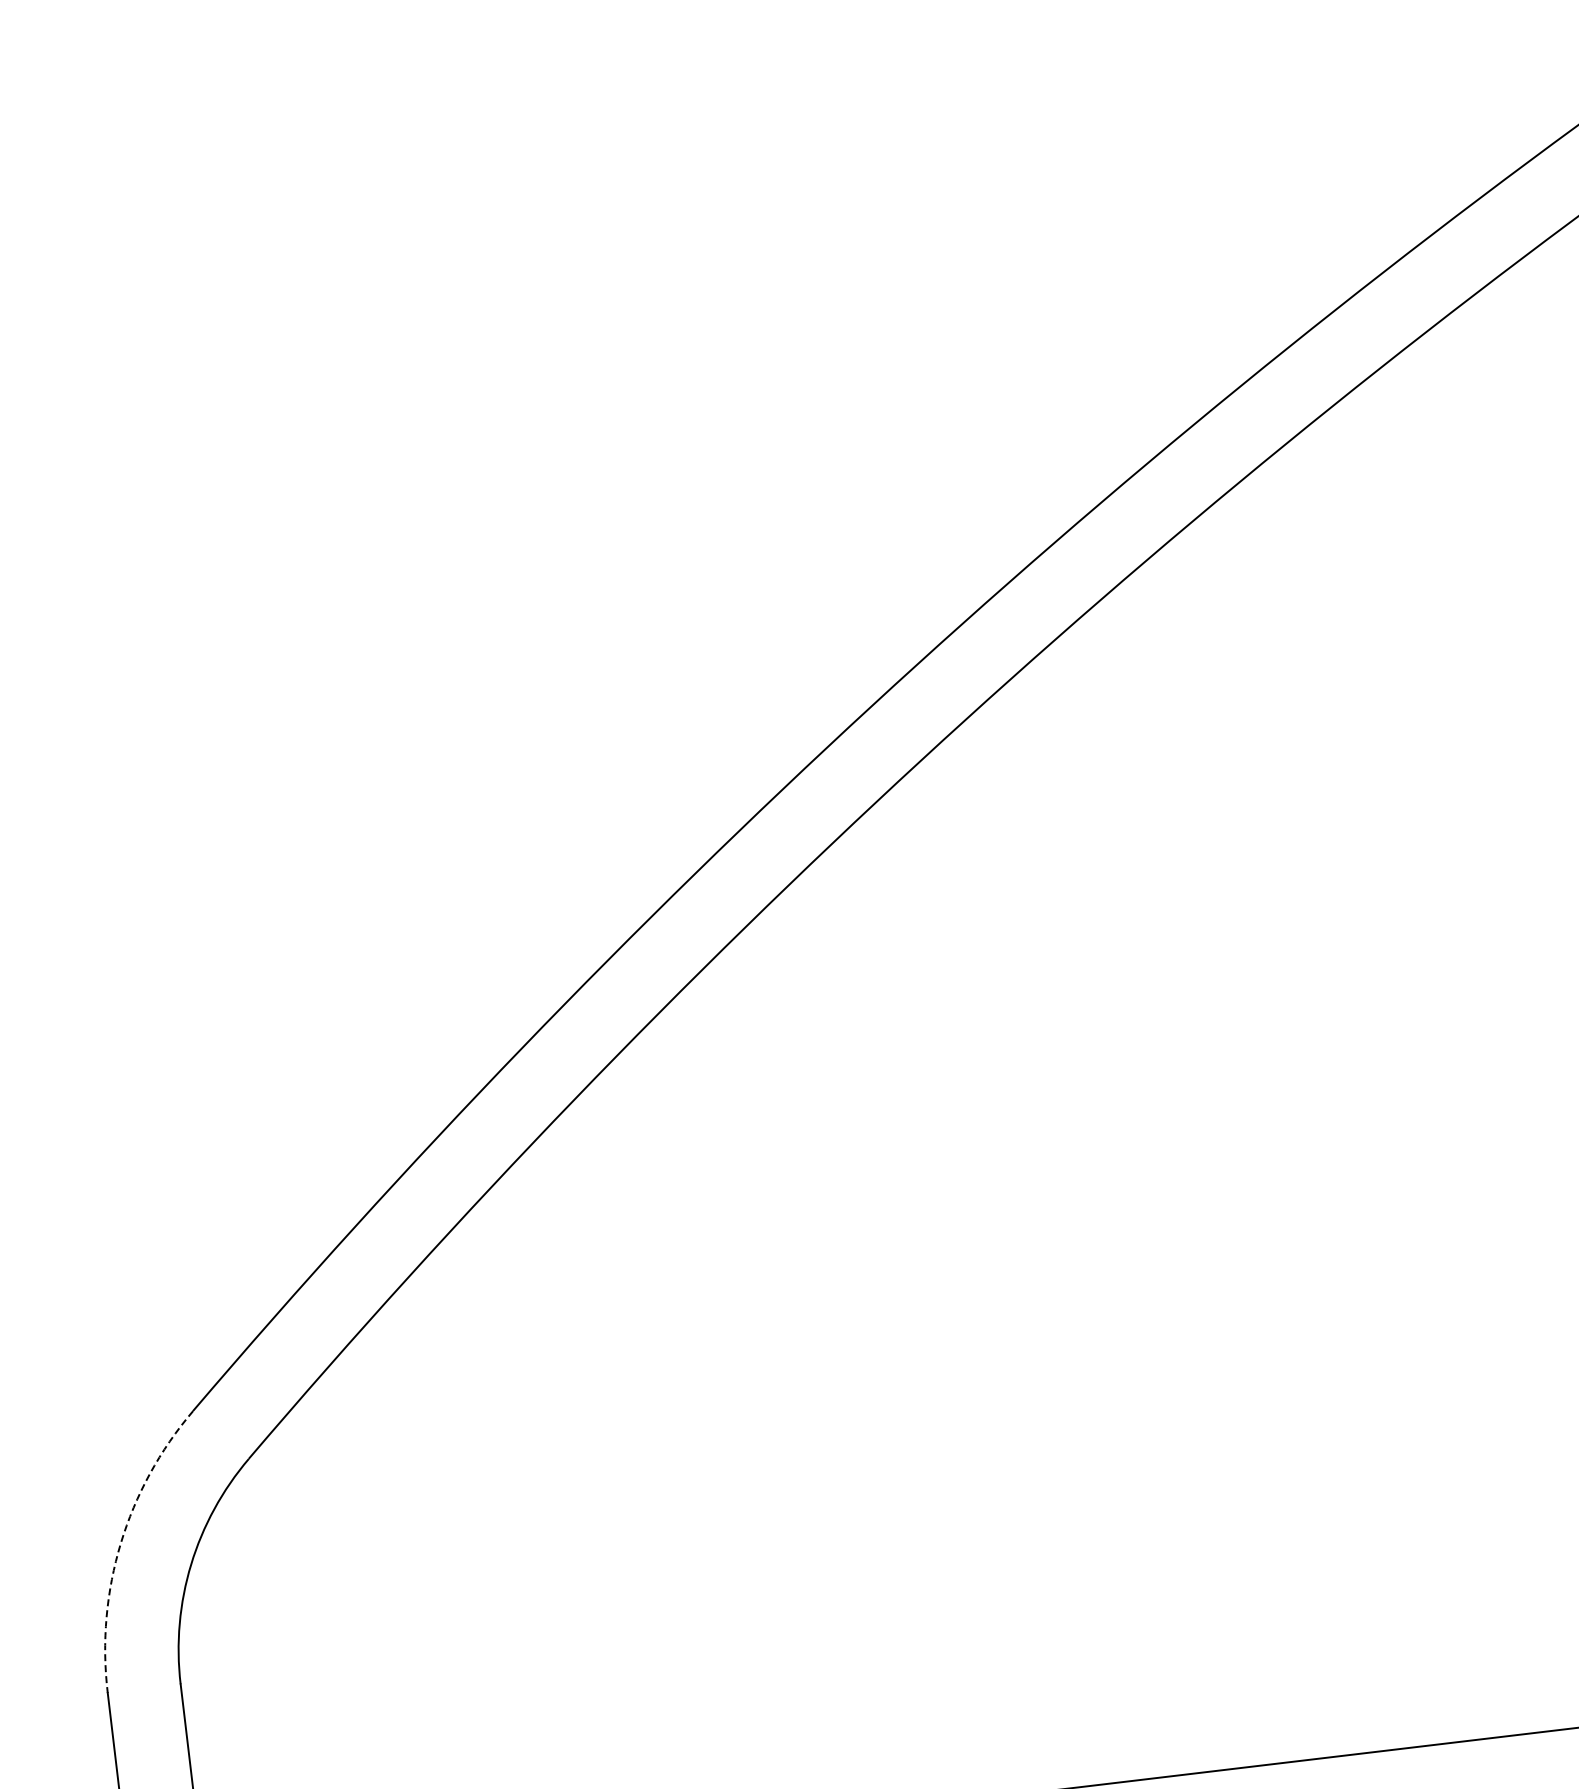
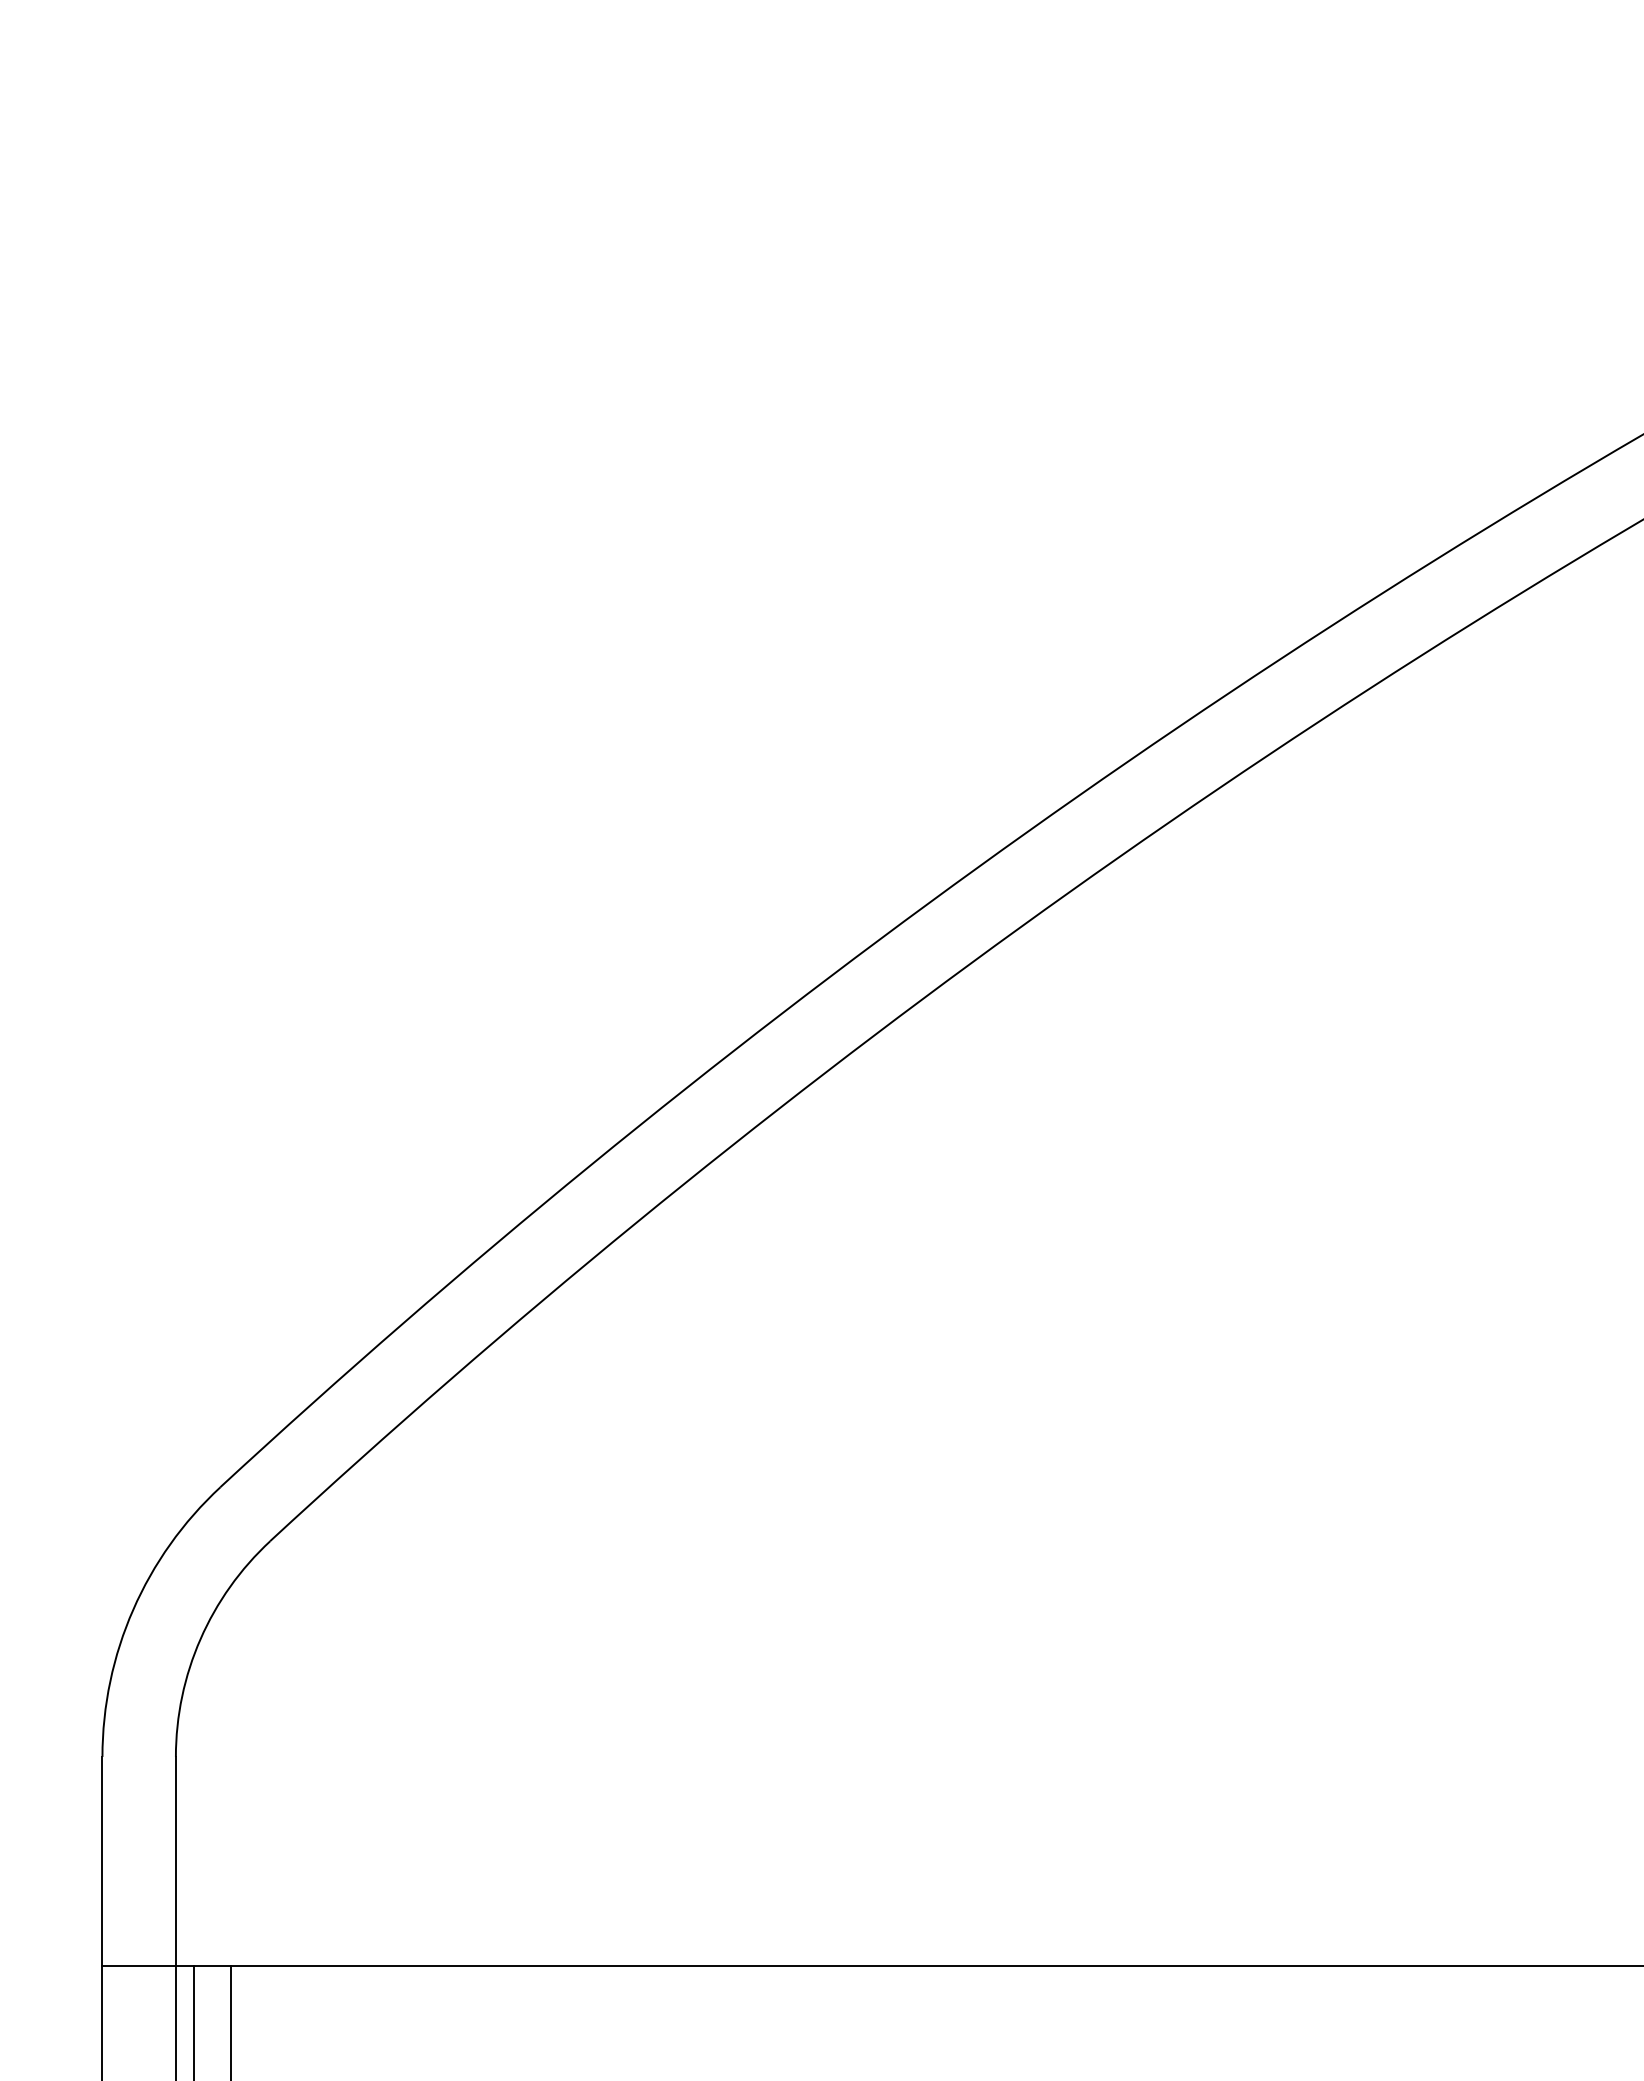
arc: (121, 1542) -> (133, 1609), dashed -> solid

